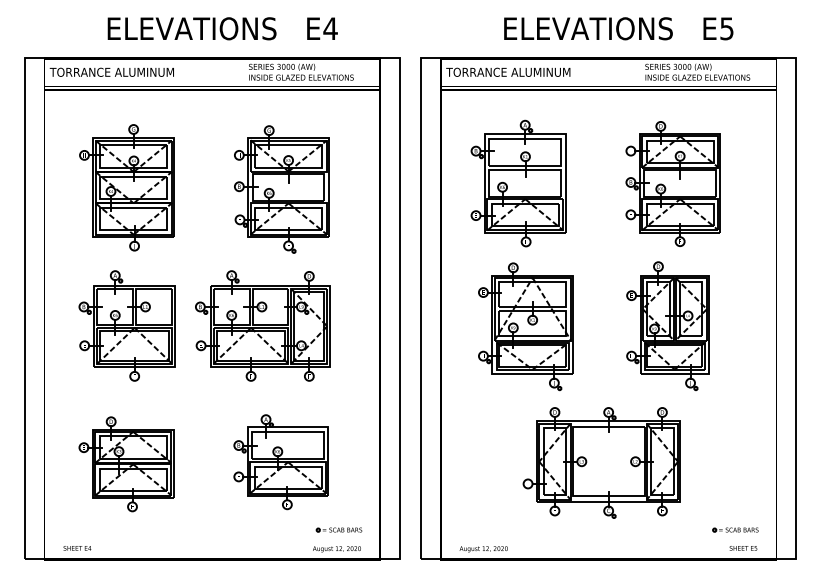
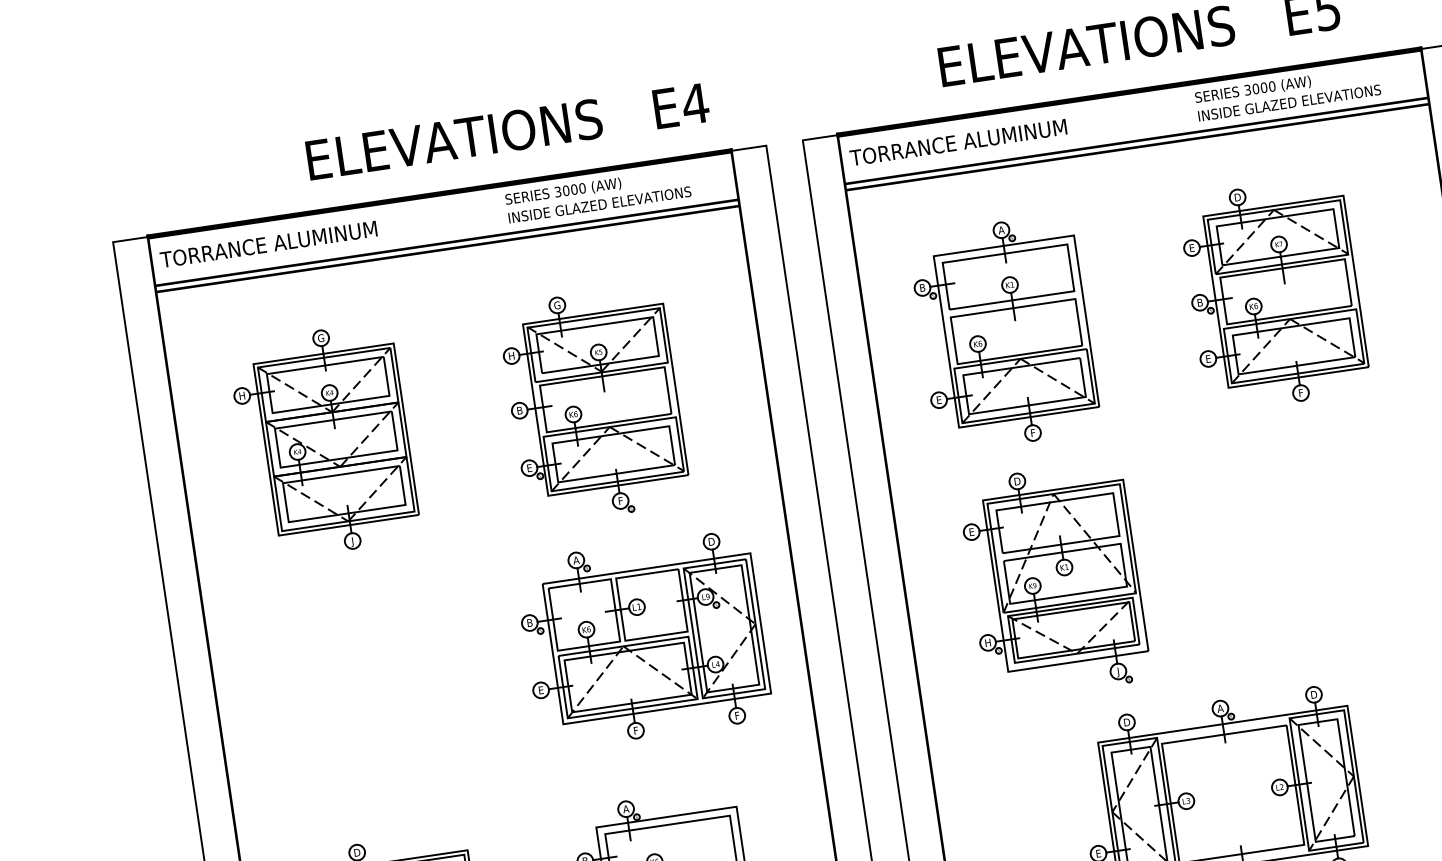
text: (222, 28) -> (507, 131), moved
part: (126, 325) -> (359, 681), removed
part: (262, 325) -> (642, 639), moved
part: (667, 325) -> (1300, 542), removed

